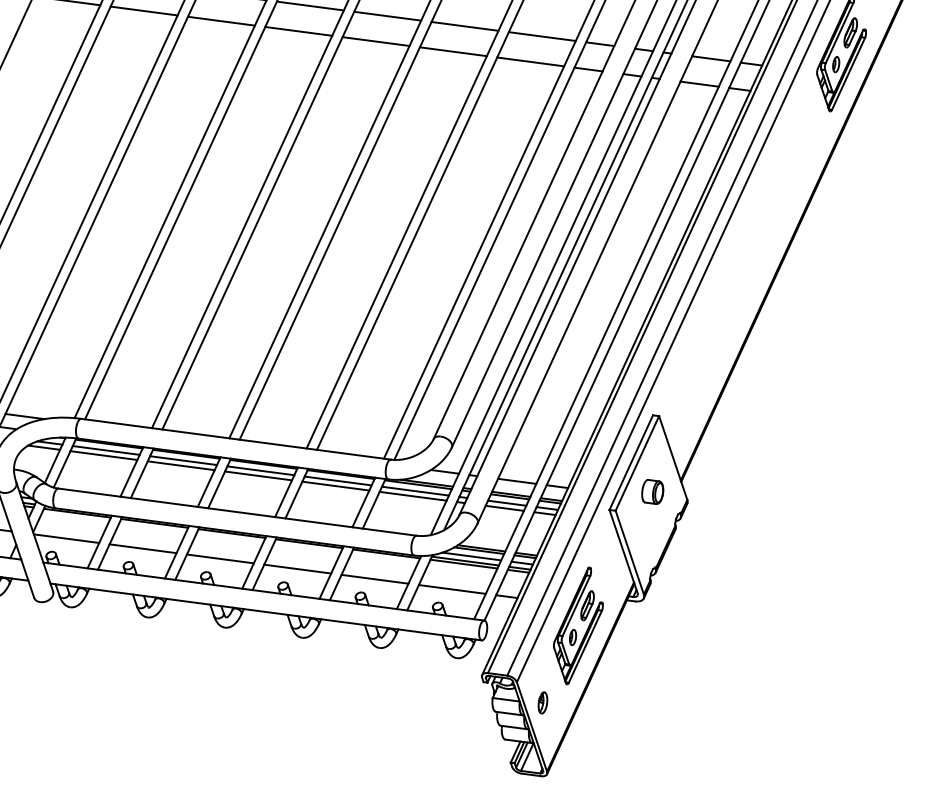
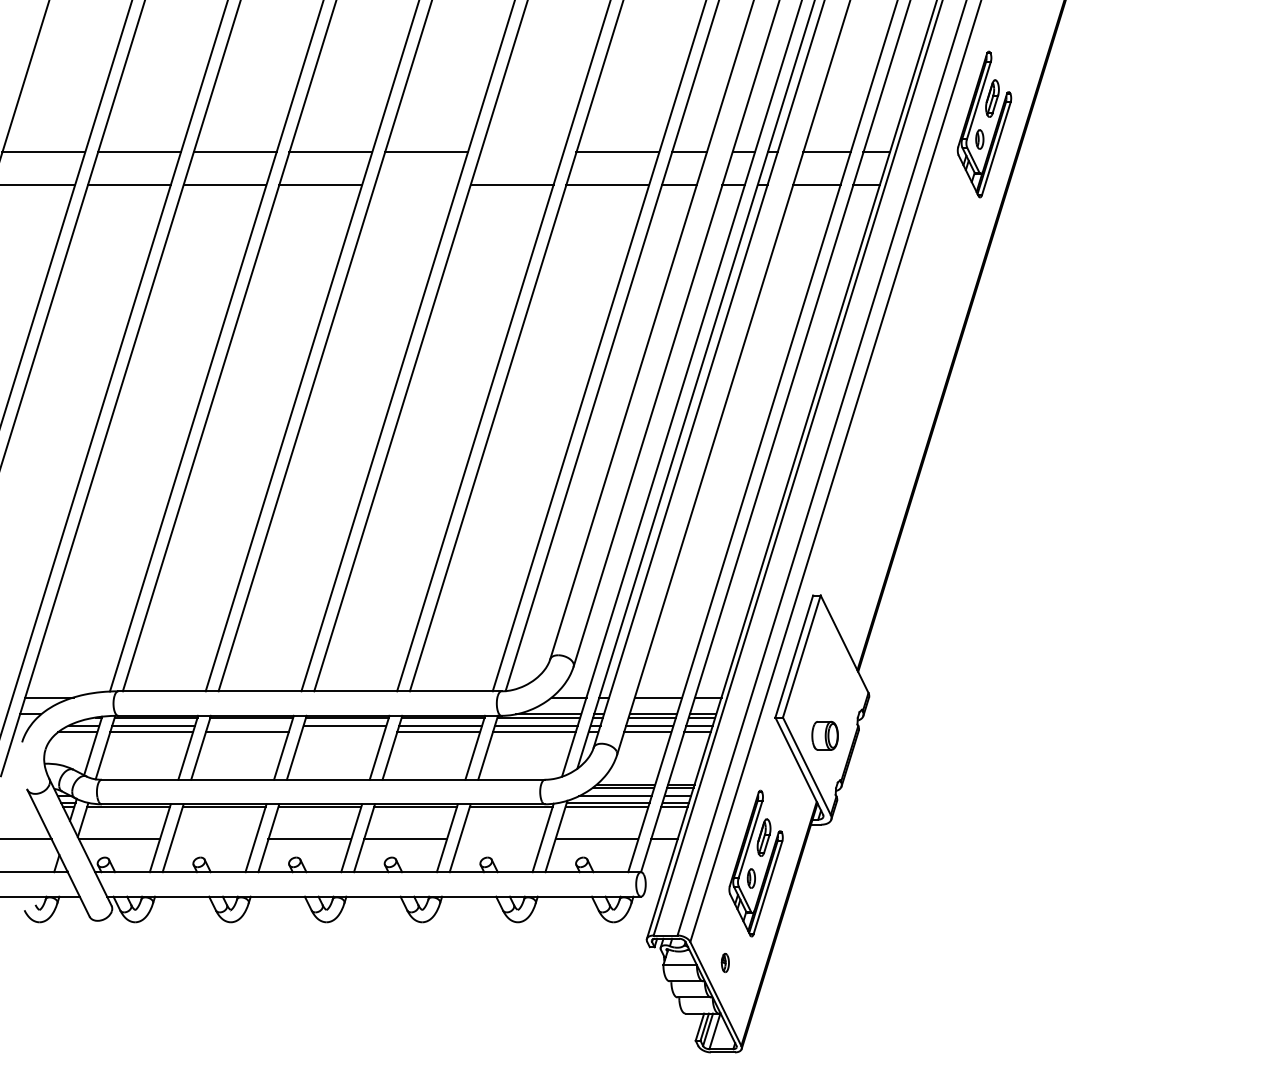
line: (464, 26) -> (521, 152), removed
line: (376, 41) -> (416, 185), removed
line: (182, 460) -> (248, 725), removed
line: (258, 475) -> (342, 732), removed
part: (652, 491) -> (824, 735), moved
line: (142, 548) -> (213, 839), removed
line: (374, 579) -> (500, 839), removed
part: (543, 702) -> (725, 962), size x0.7

